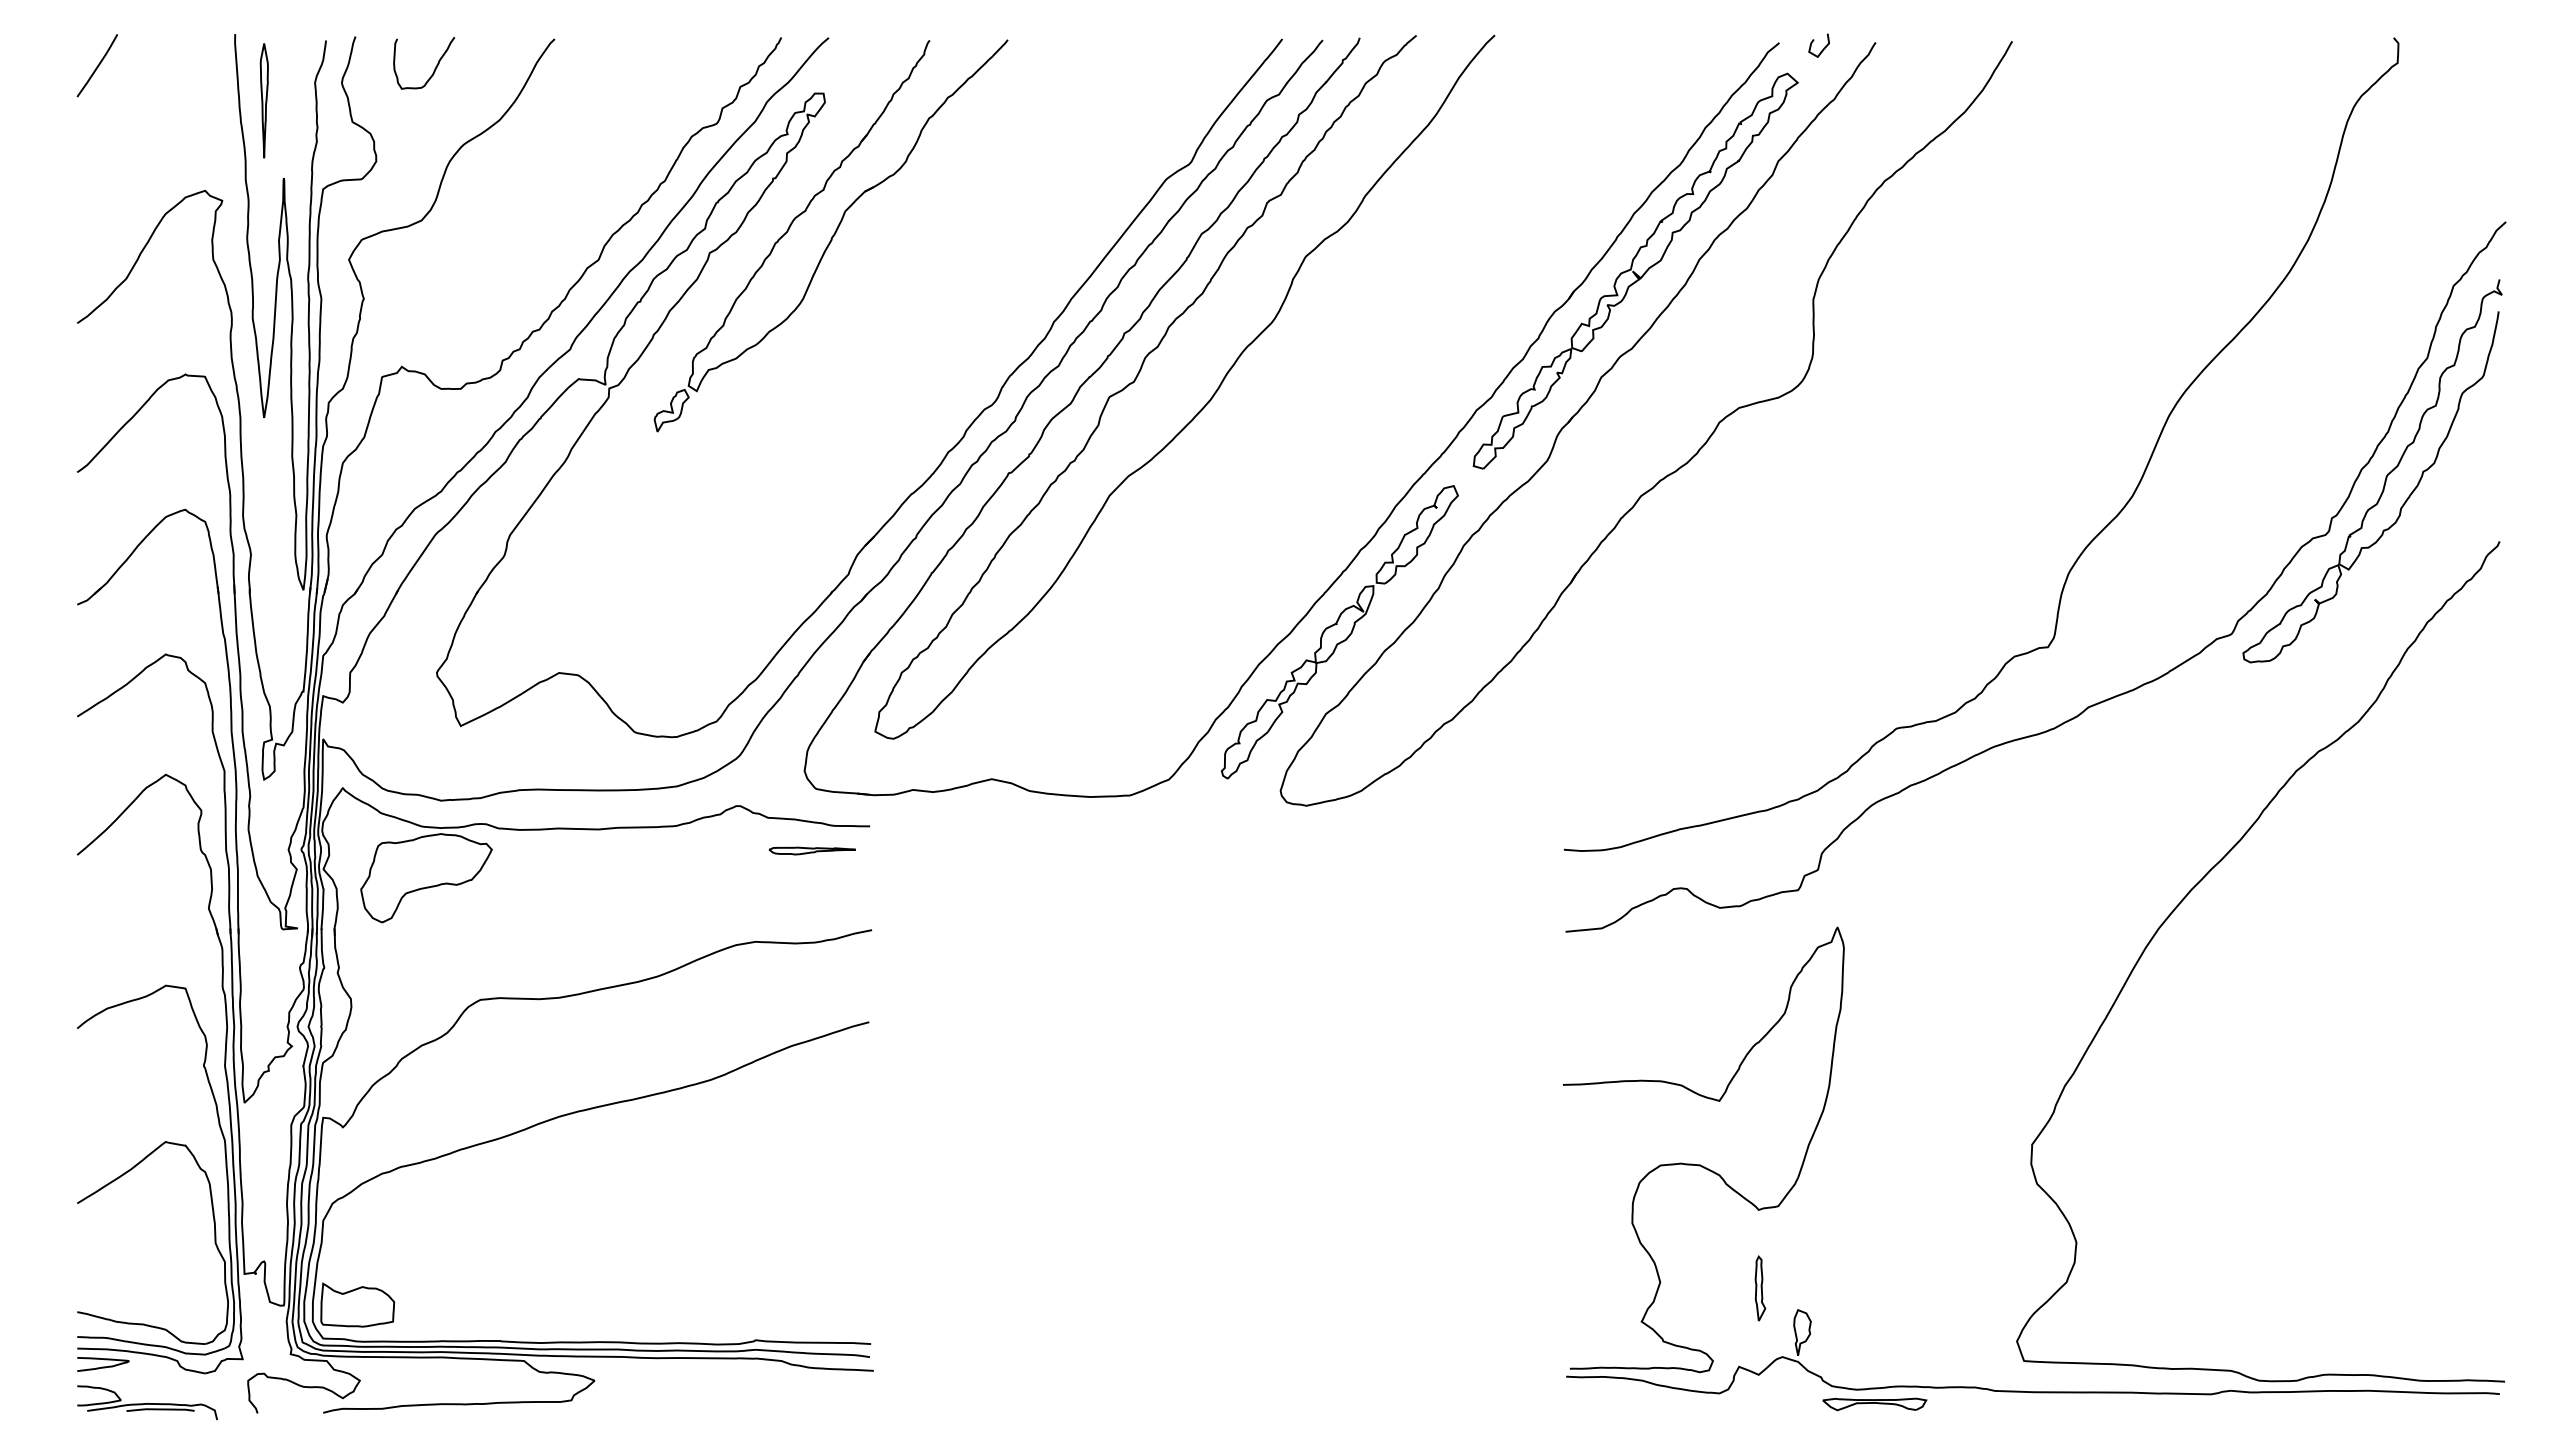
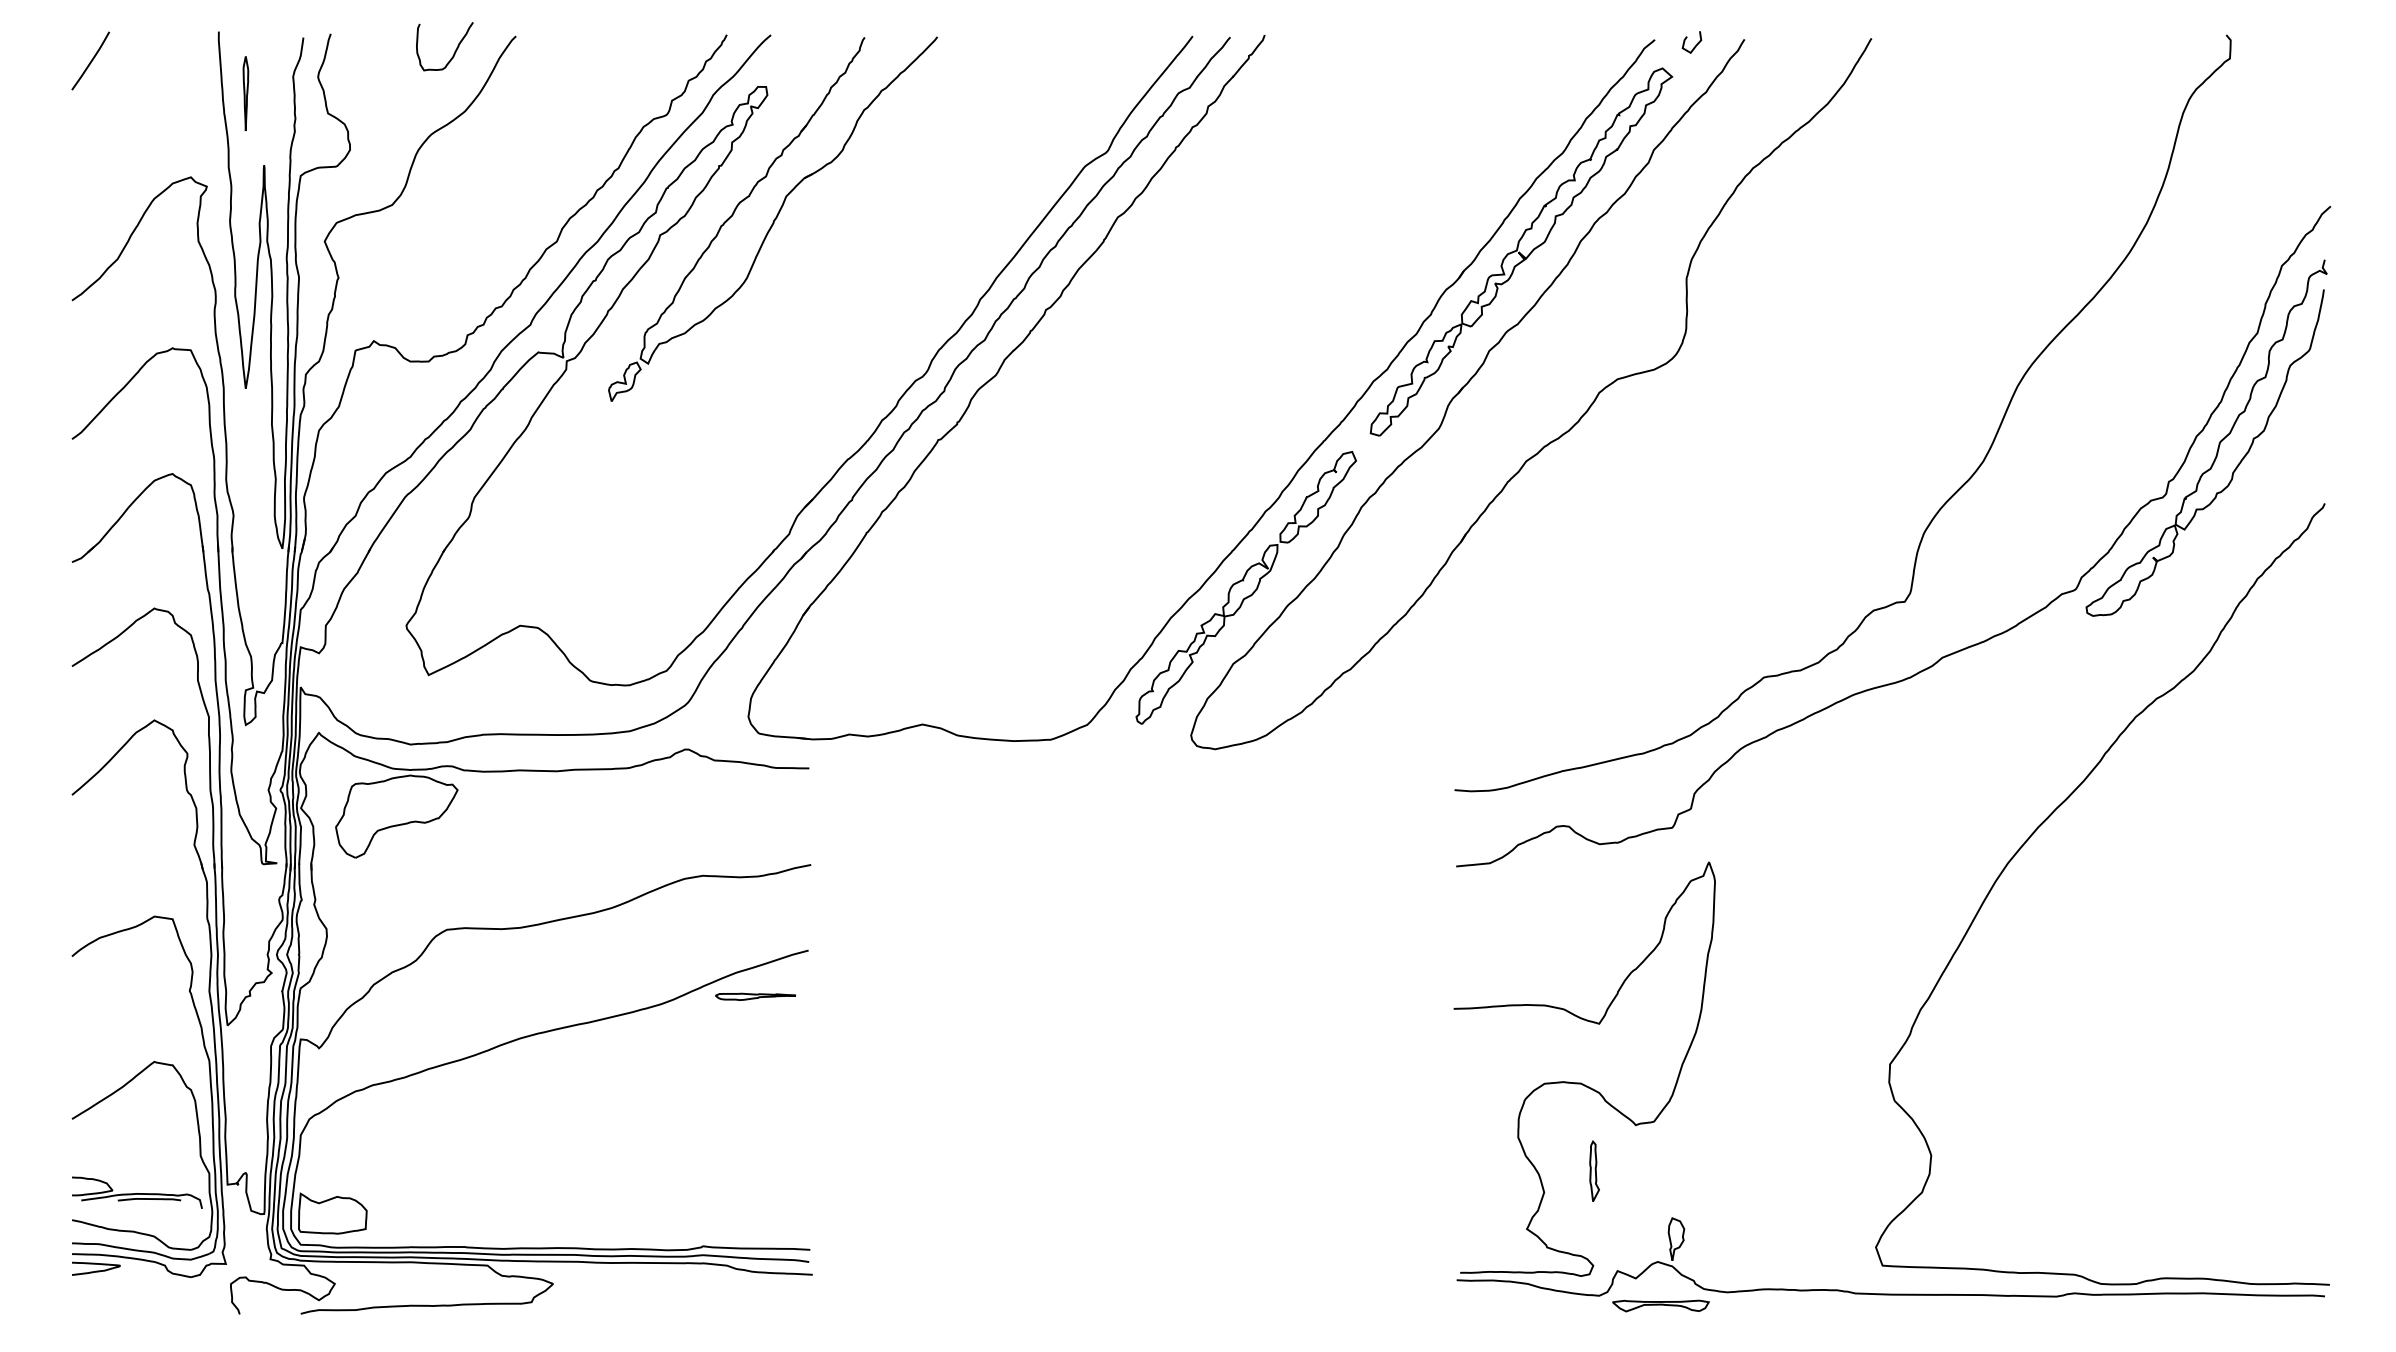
curve: (434, 68) -> (454, 51), moved
part: (263, 100) -> (245, 93), size x0.7
curve: (1207, 401) -> (1123, 373), removed
part: (811, 850) -> (754, 996), moved
part: (1760, 1288) -> (1594, 1171), moved
part: (147, 1402) -> (137, 1192), moved
part: (1874, 1404) -> (1660, 1306), moved

